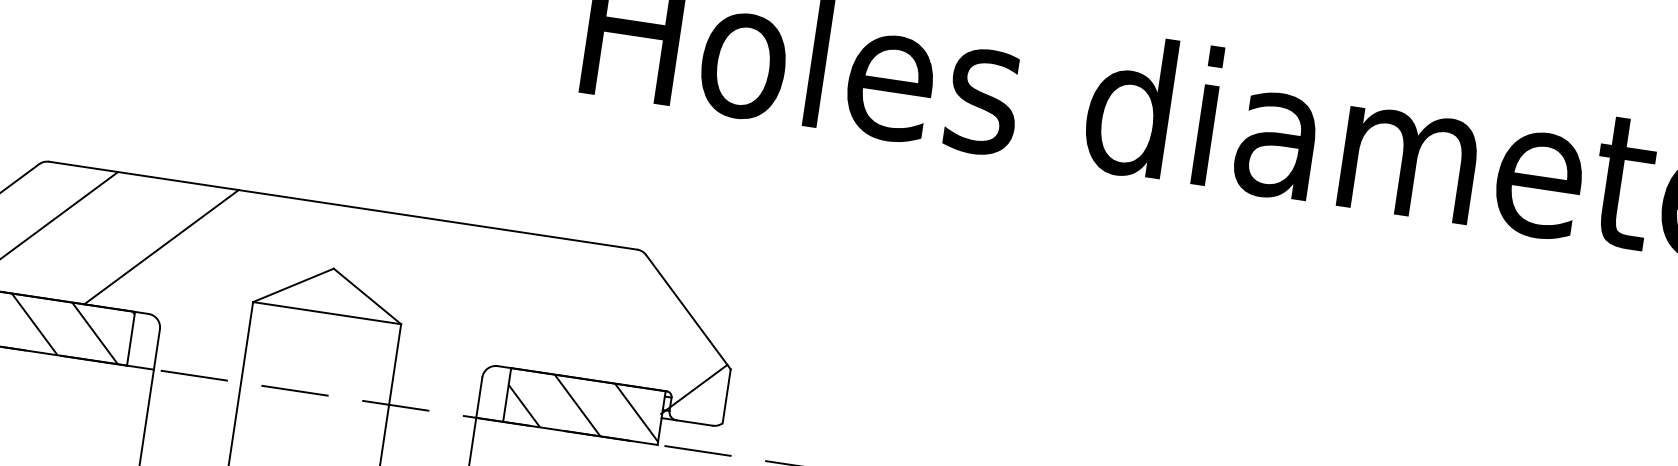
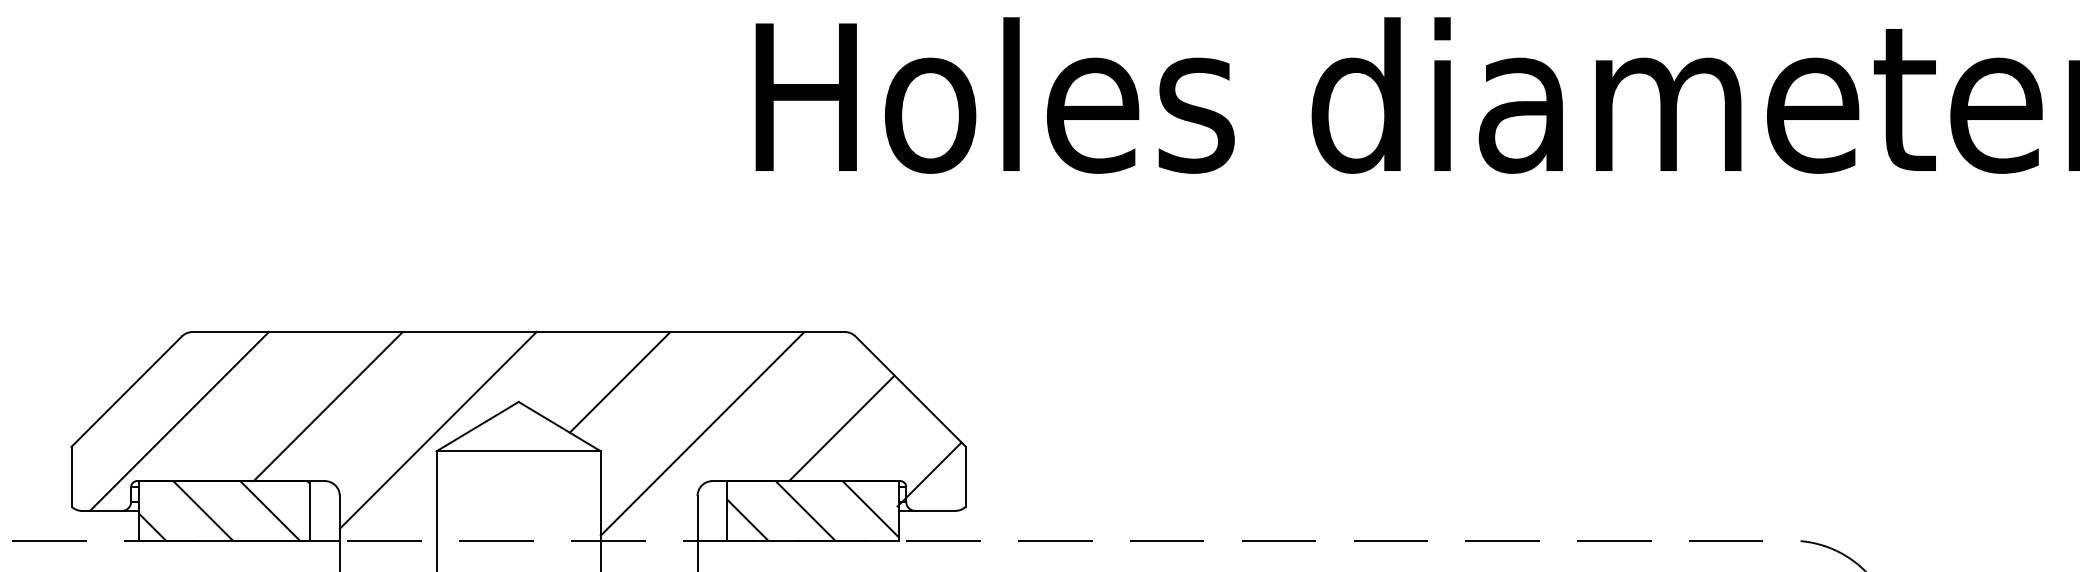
line: (427, 264) -> (619, 382), added
line: (256, 283) -> (437, 430), added
line: (495, 321) -> (702, 433), added
line: (621, 336) -> (841, 428), added

